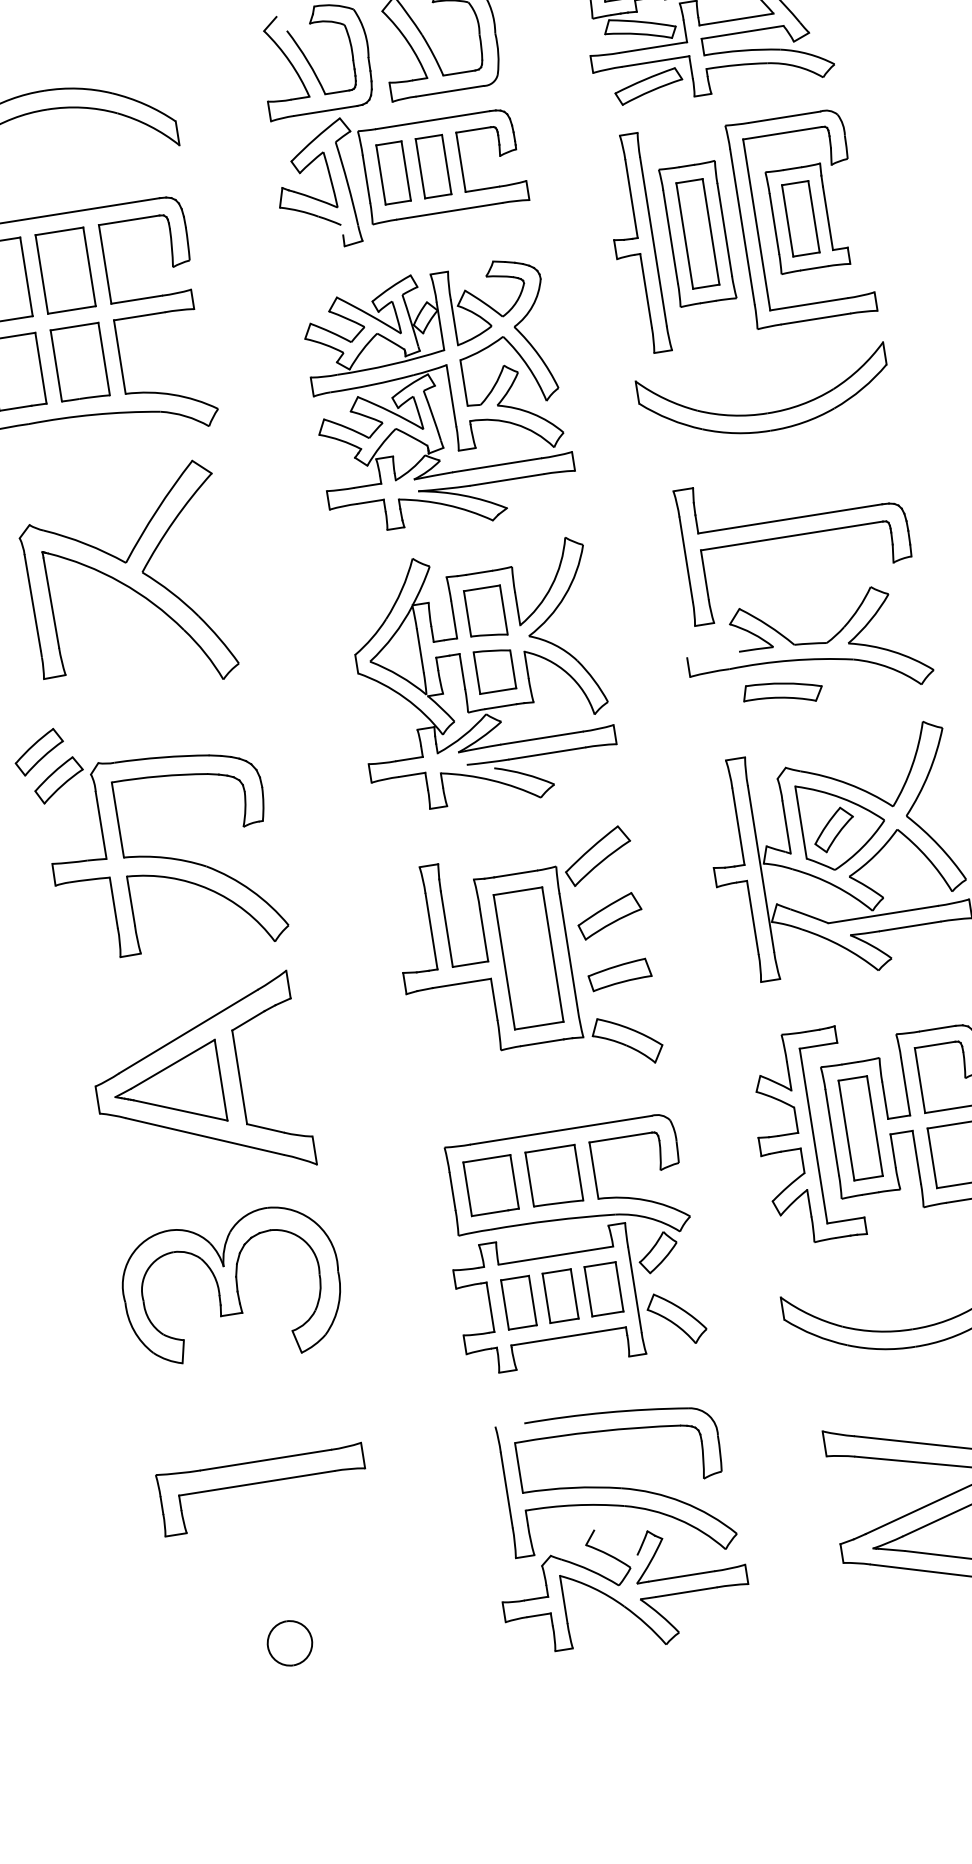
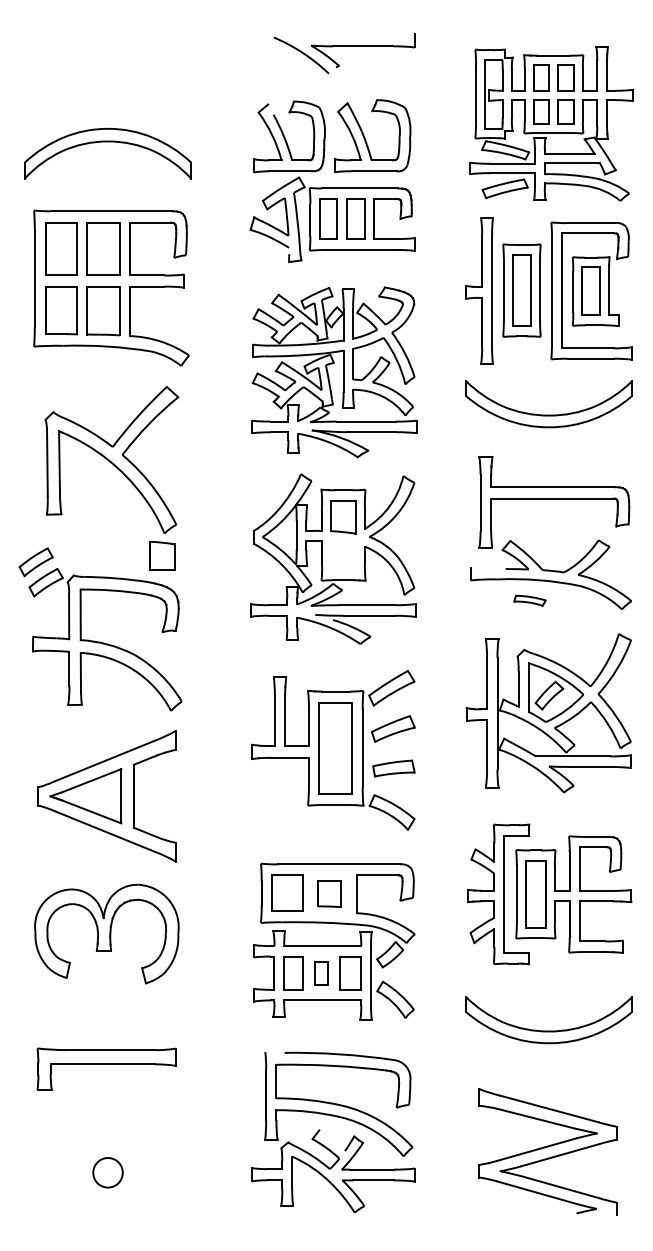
part: (494, 669) -> (162, 555), moved
part: (781, 692) -> (529, 600), size x0.6
part: (553, 1175) -> (329, 893), size x0.7
part: (560, 1296) -> (321, 973), size x0.7

